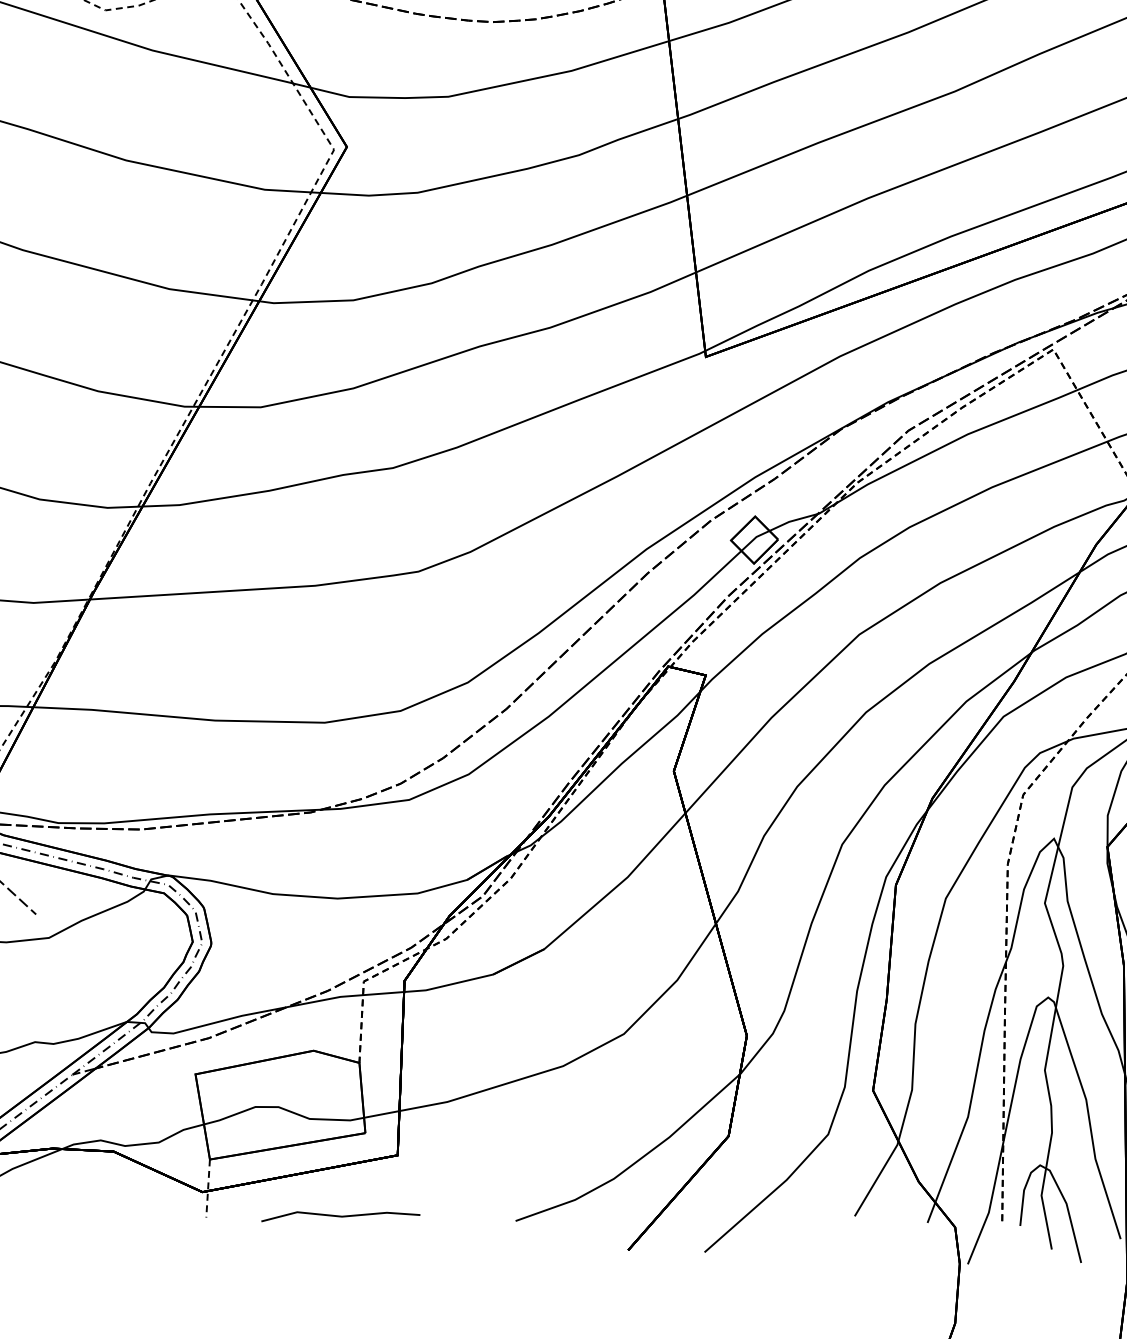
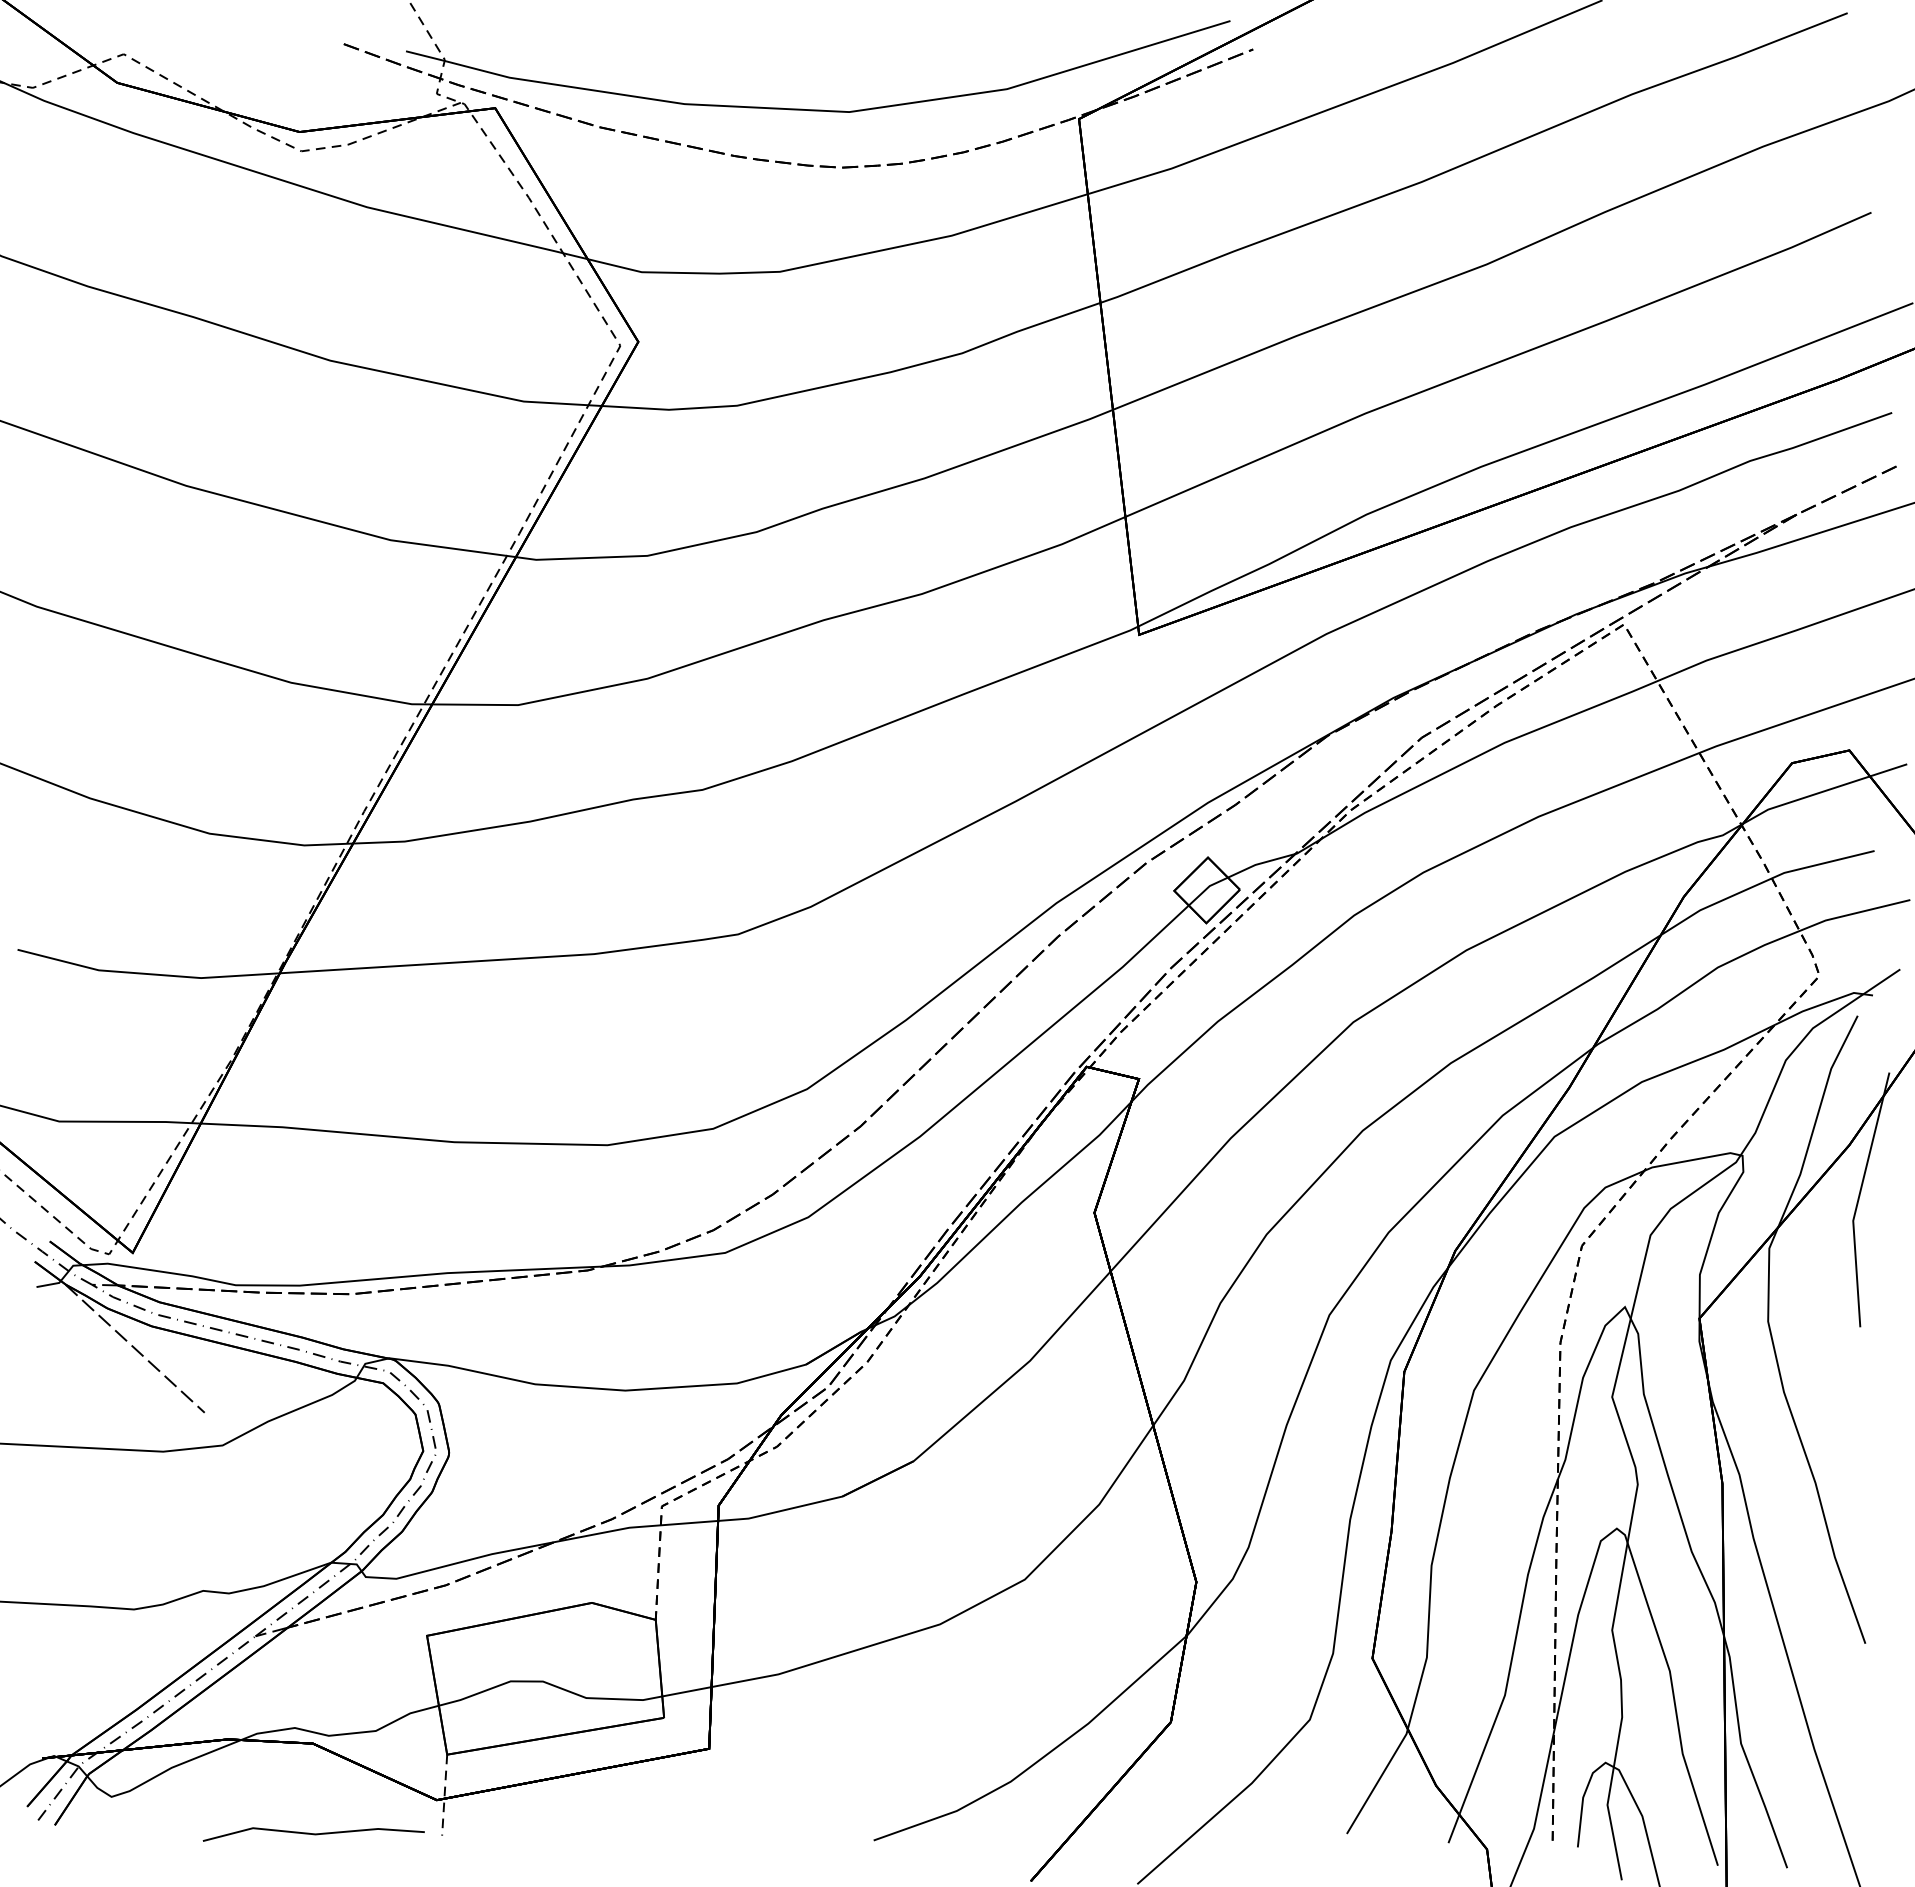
line: (340, 1216) -> (313, 1834), moved

